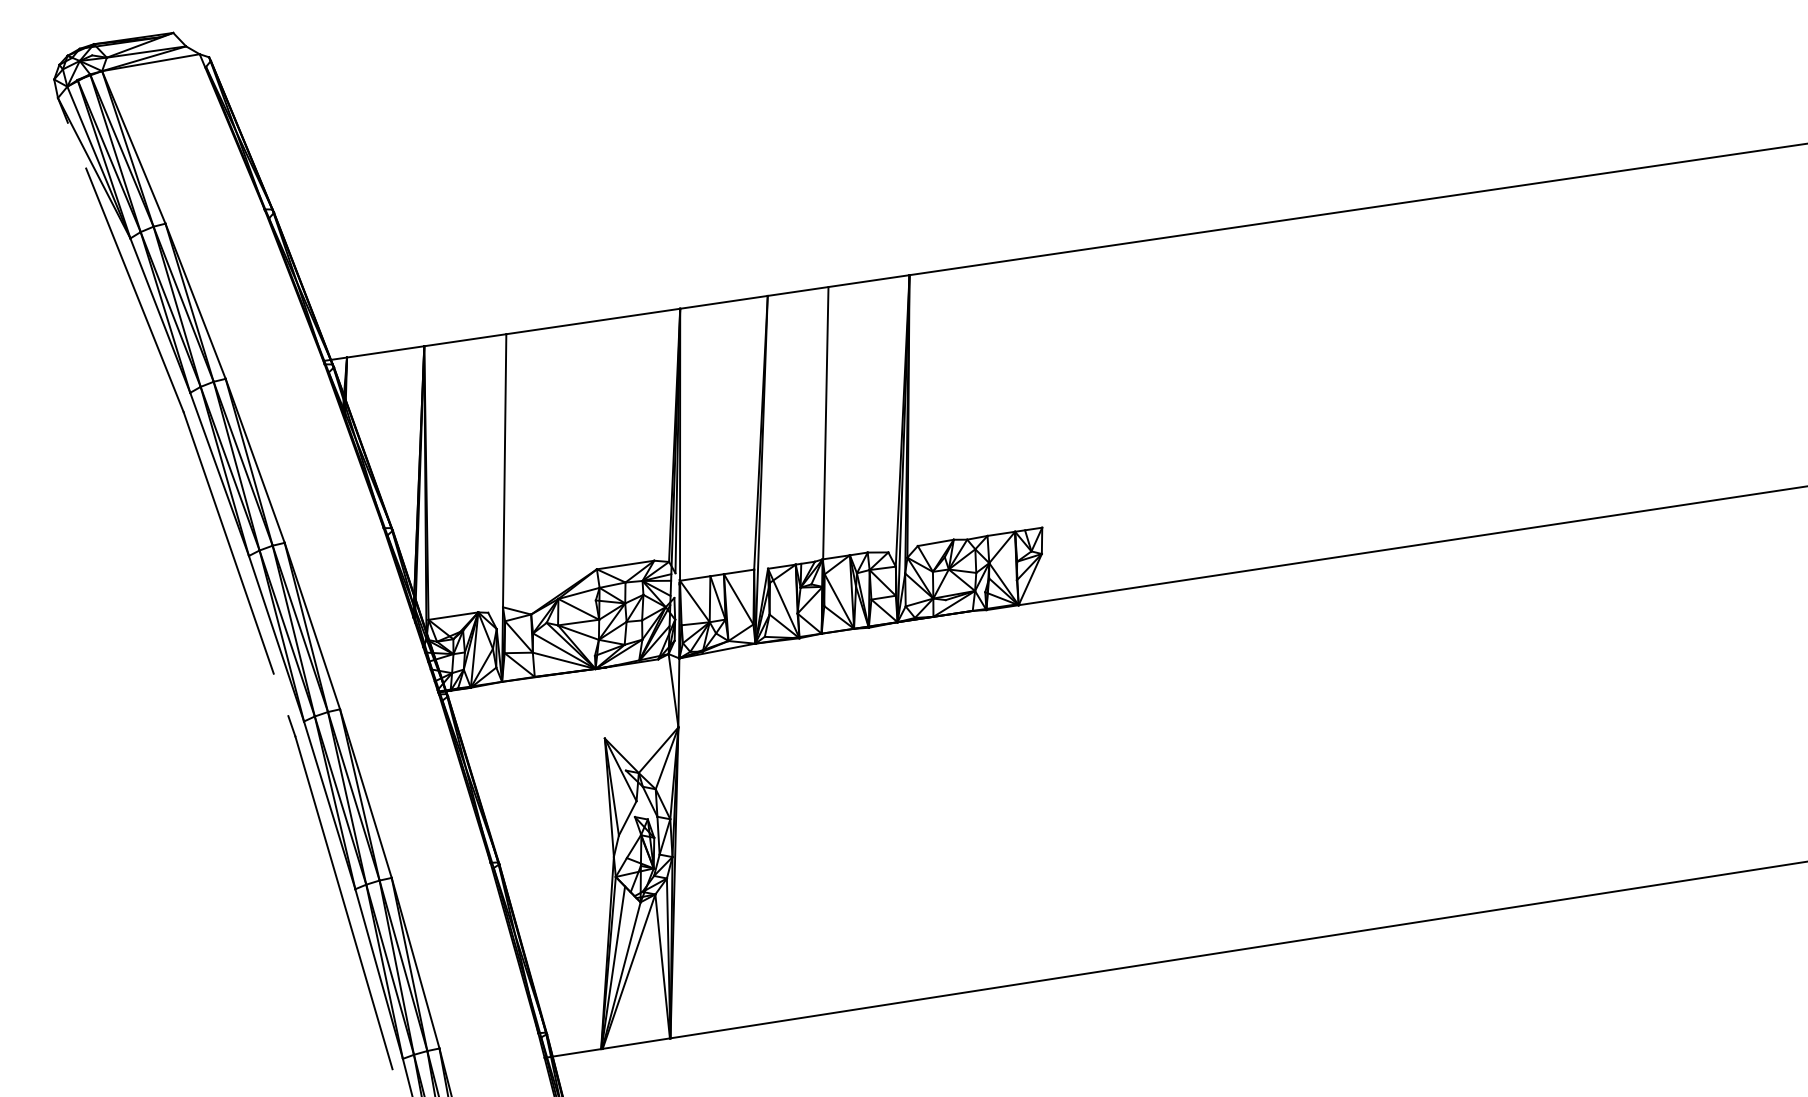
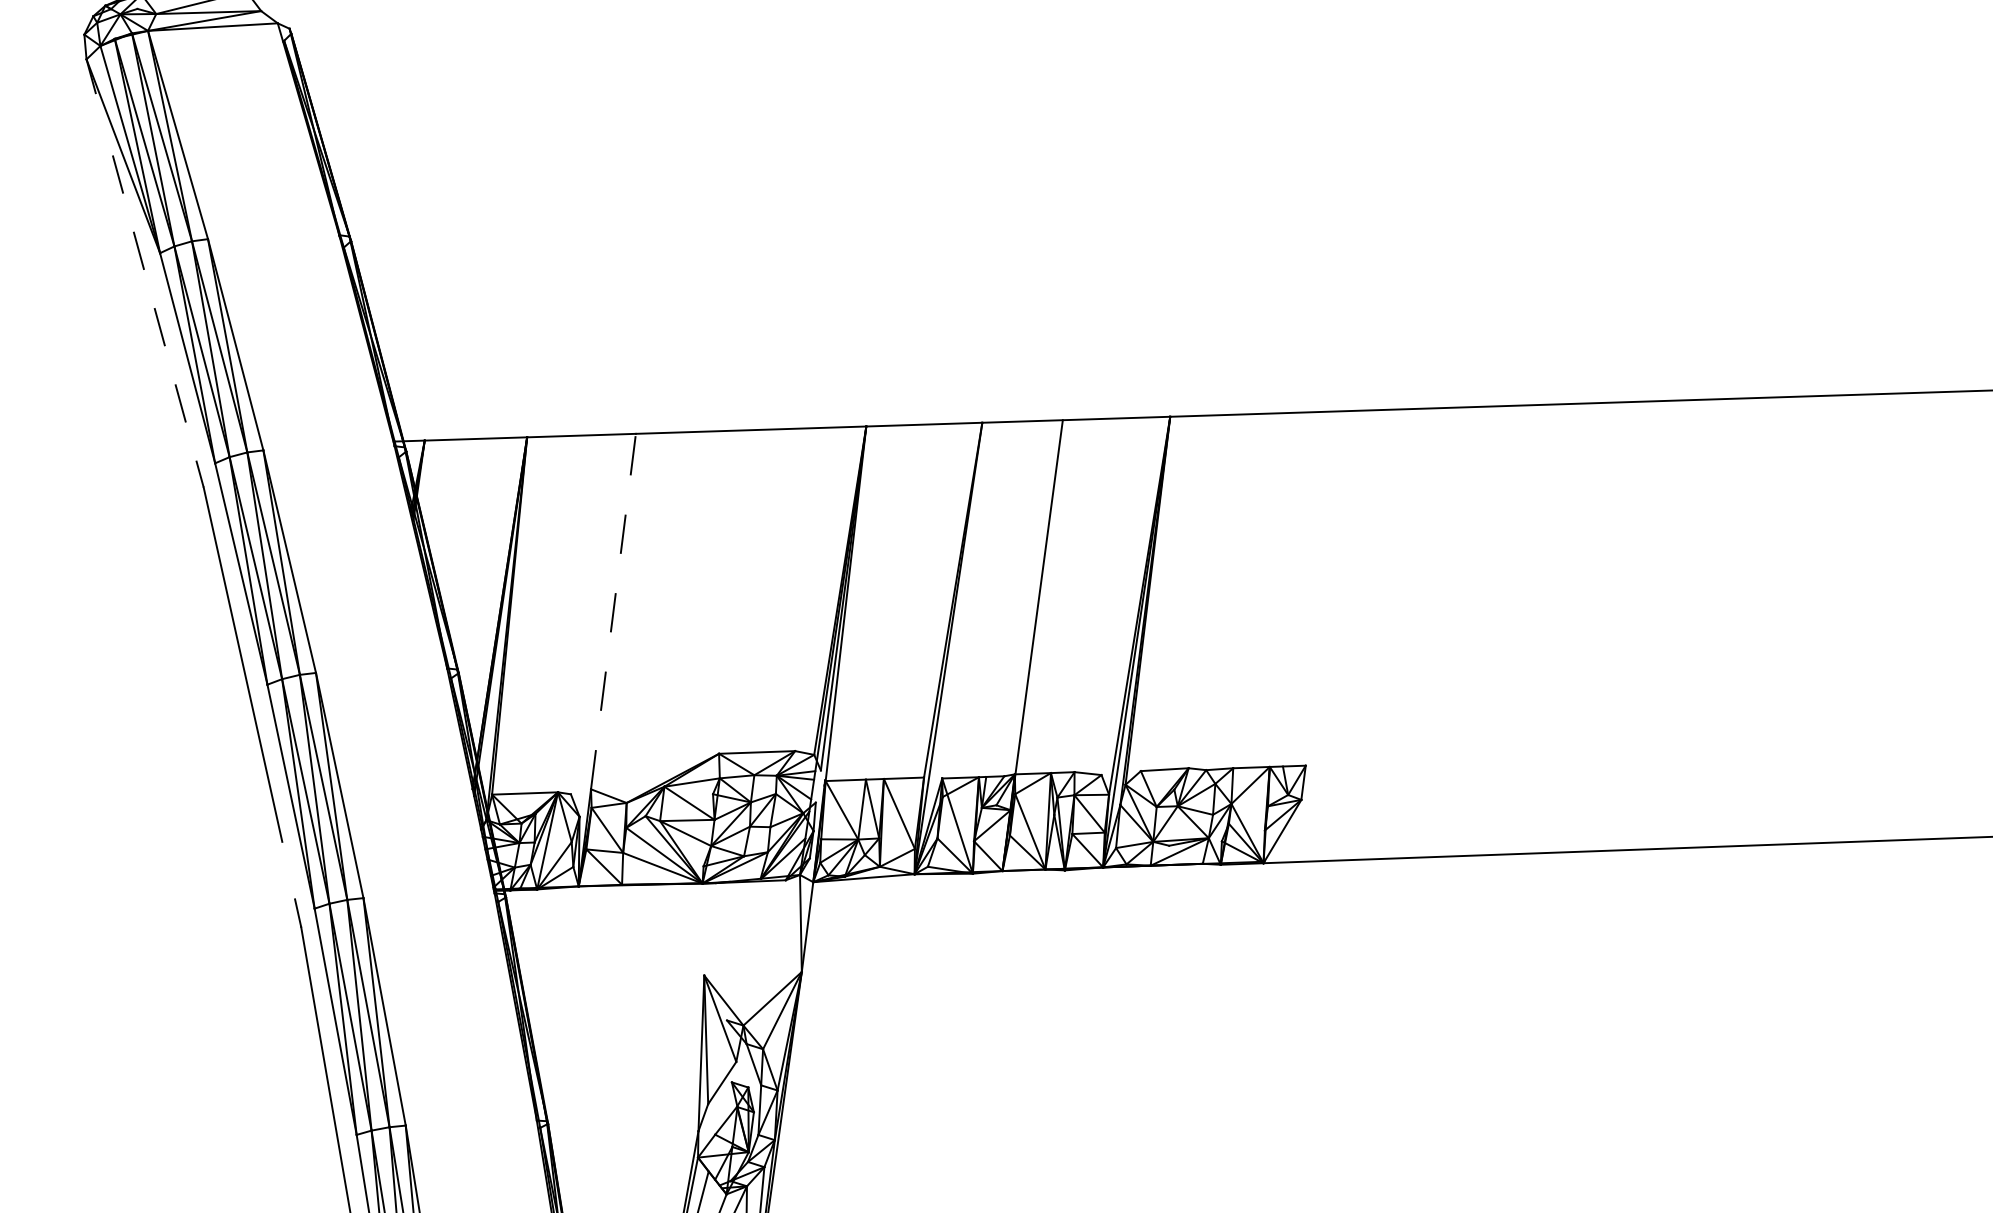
line: (135, 290) -> (158, 321), solid -> dashed
line: (504, 470) -> (613, 611), solid -> dashed

